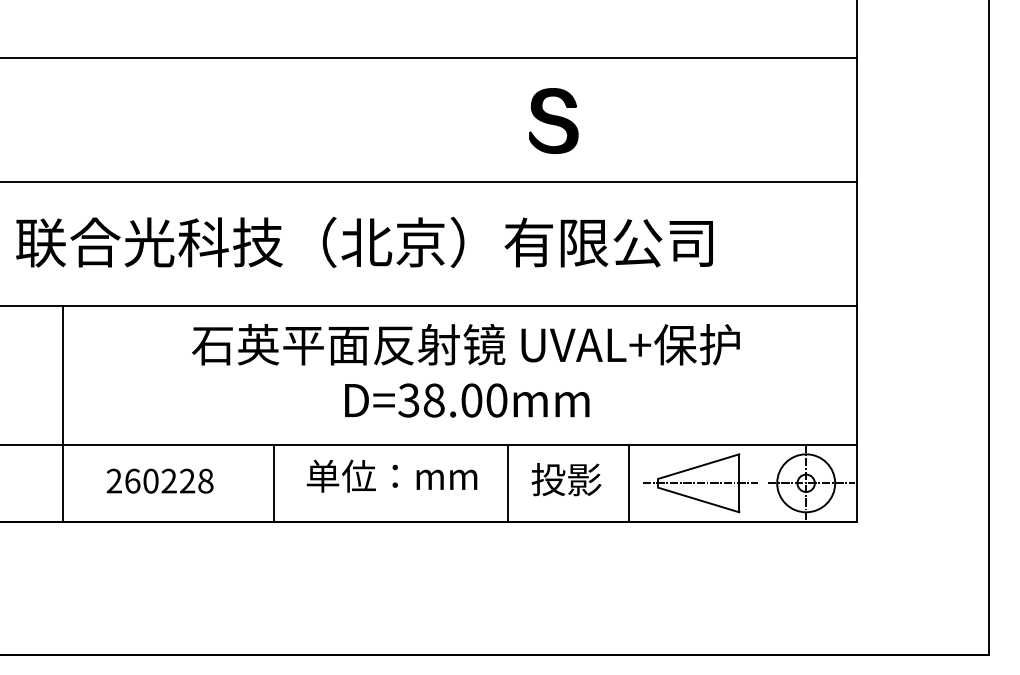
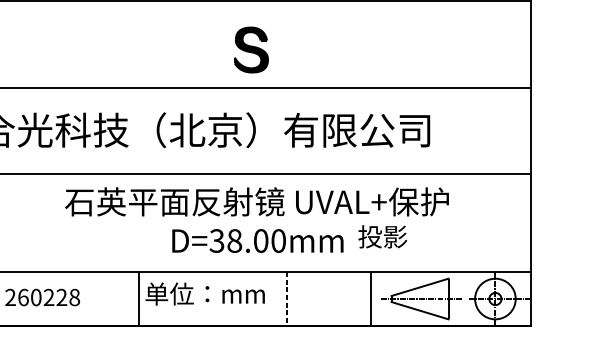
part: (553, 120) -> (251, 49), moved
text: (566, 479) -> (382, 236), moved
line: (274, 483) -> (138, 299), moved
line: (508, 483) -> (286, 299), solid -> dashed

